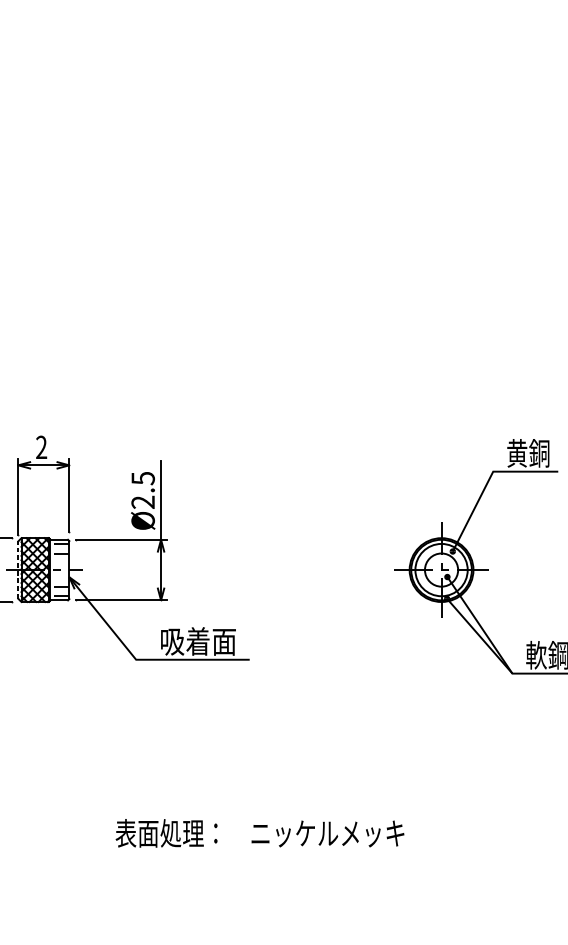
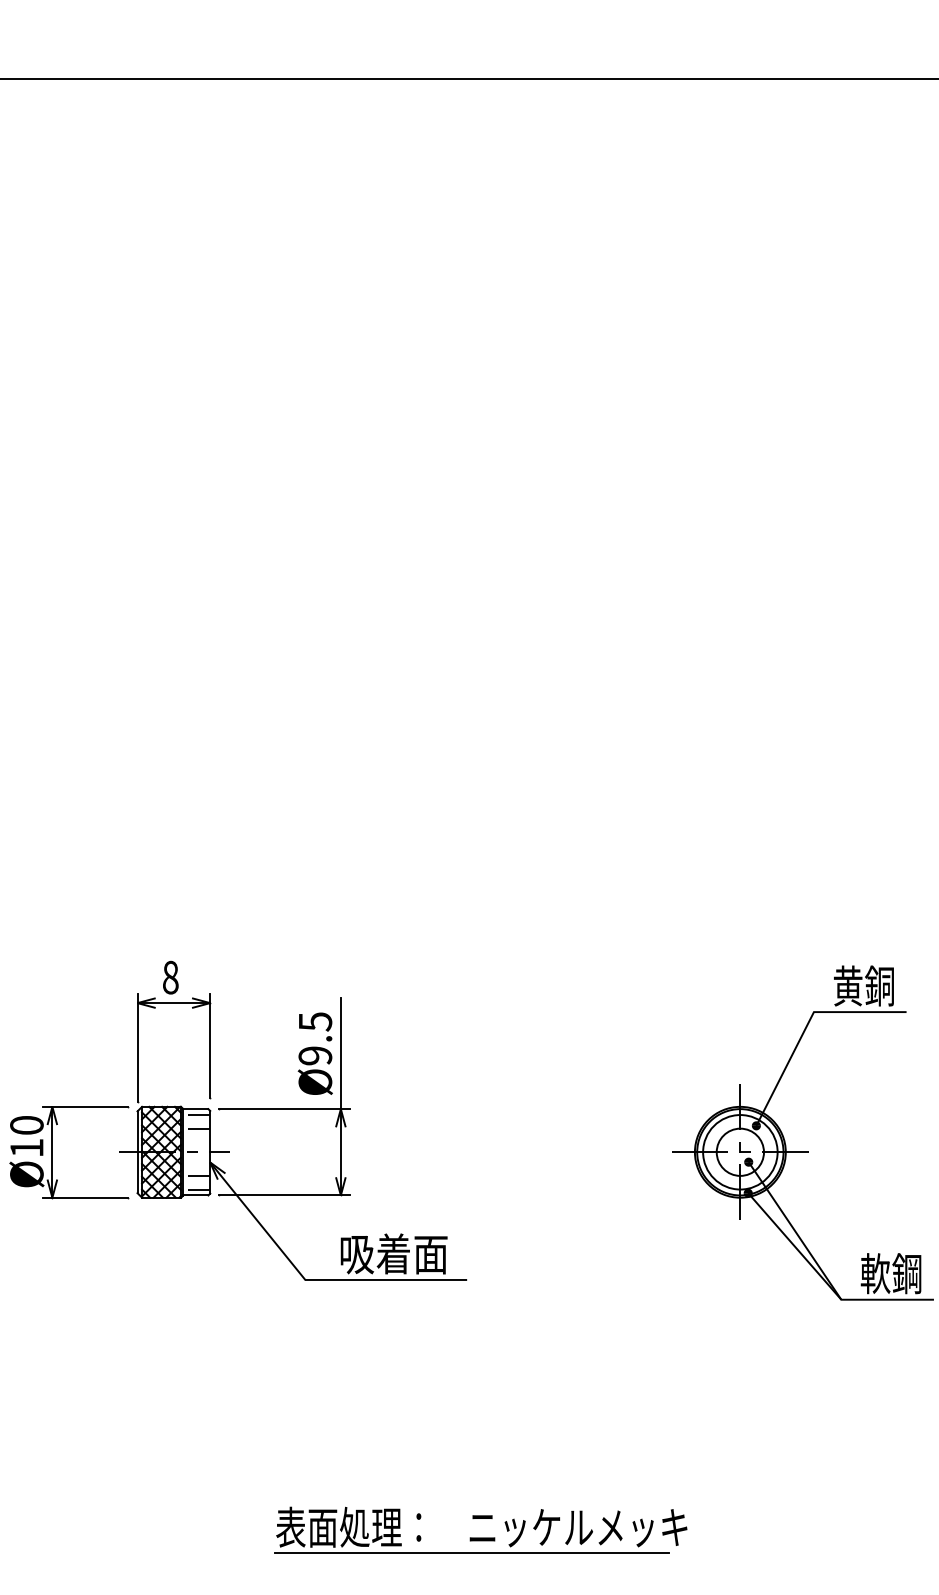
text: (41, 447) -> (170, 977), 2 -> 8
text: (143, 502) -> (315, 1055), Ø2.5 -> Ø9.5
line: (18, 570) -> (137, 1152), dashed -> solid
line: (252, 851) -> (471, 1553), added

